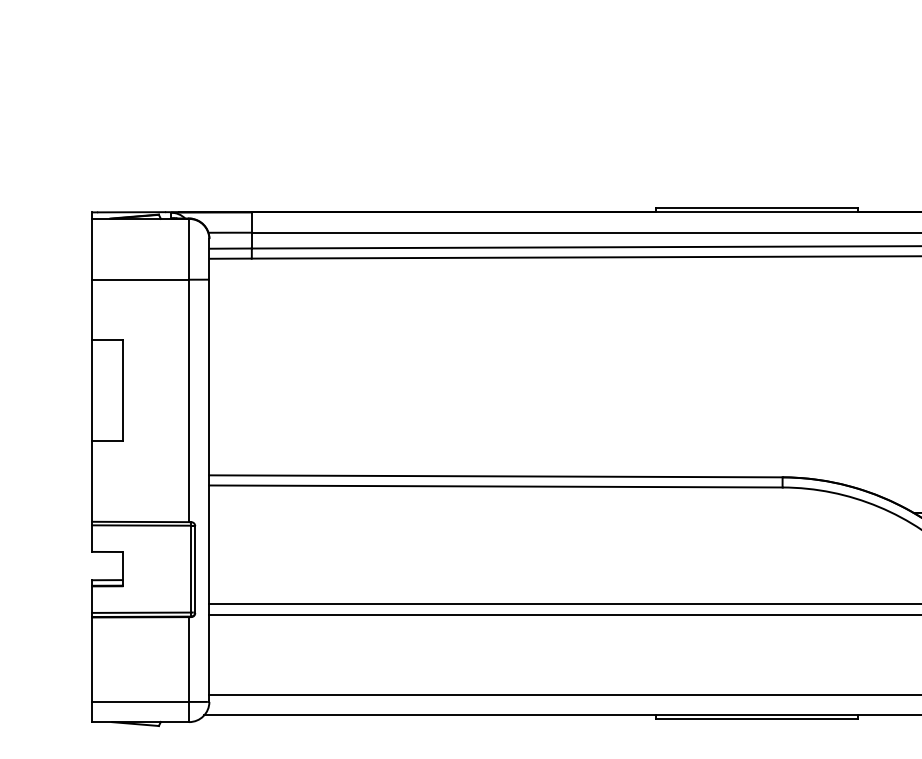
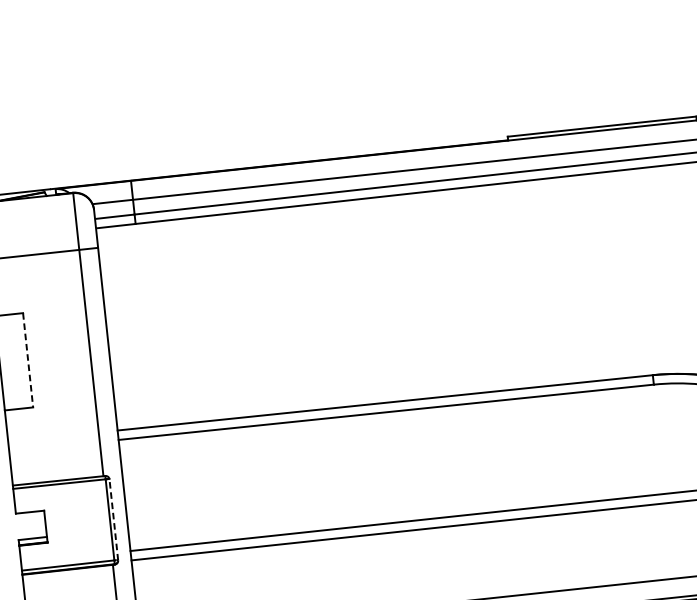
line: (122, 390) -> (28, 359), solid -> dashed
line: (195, 569) -> (114, 519), solid -> dashed

